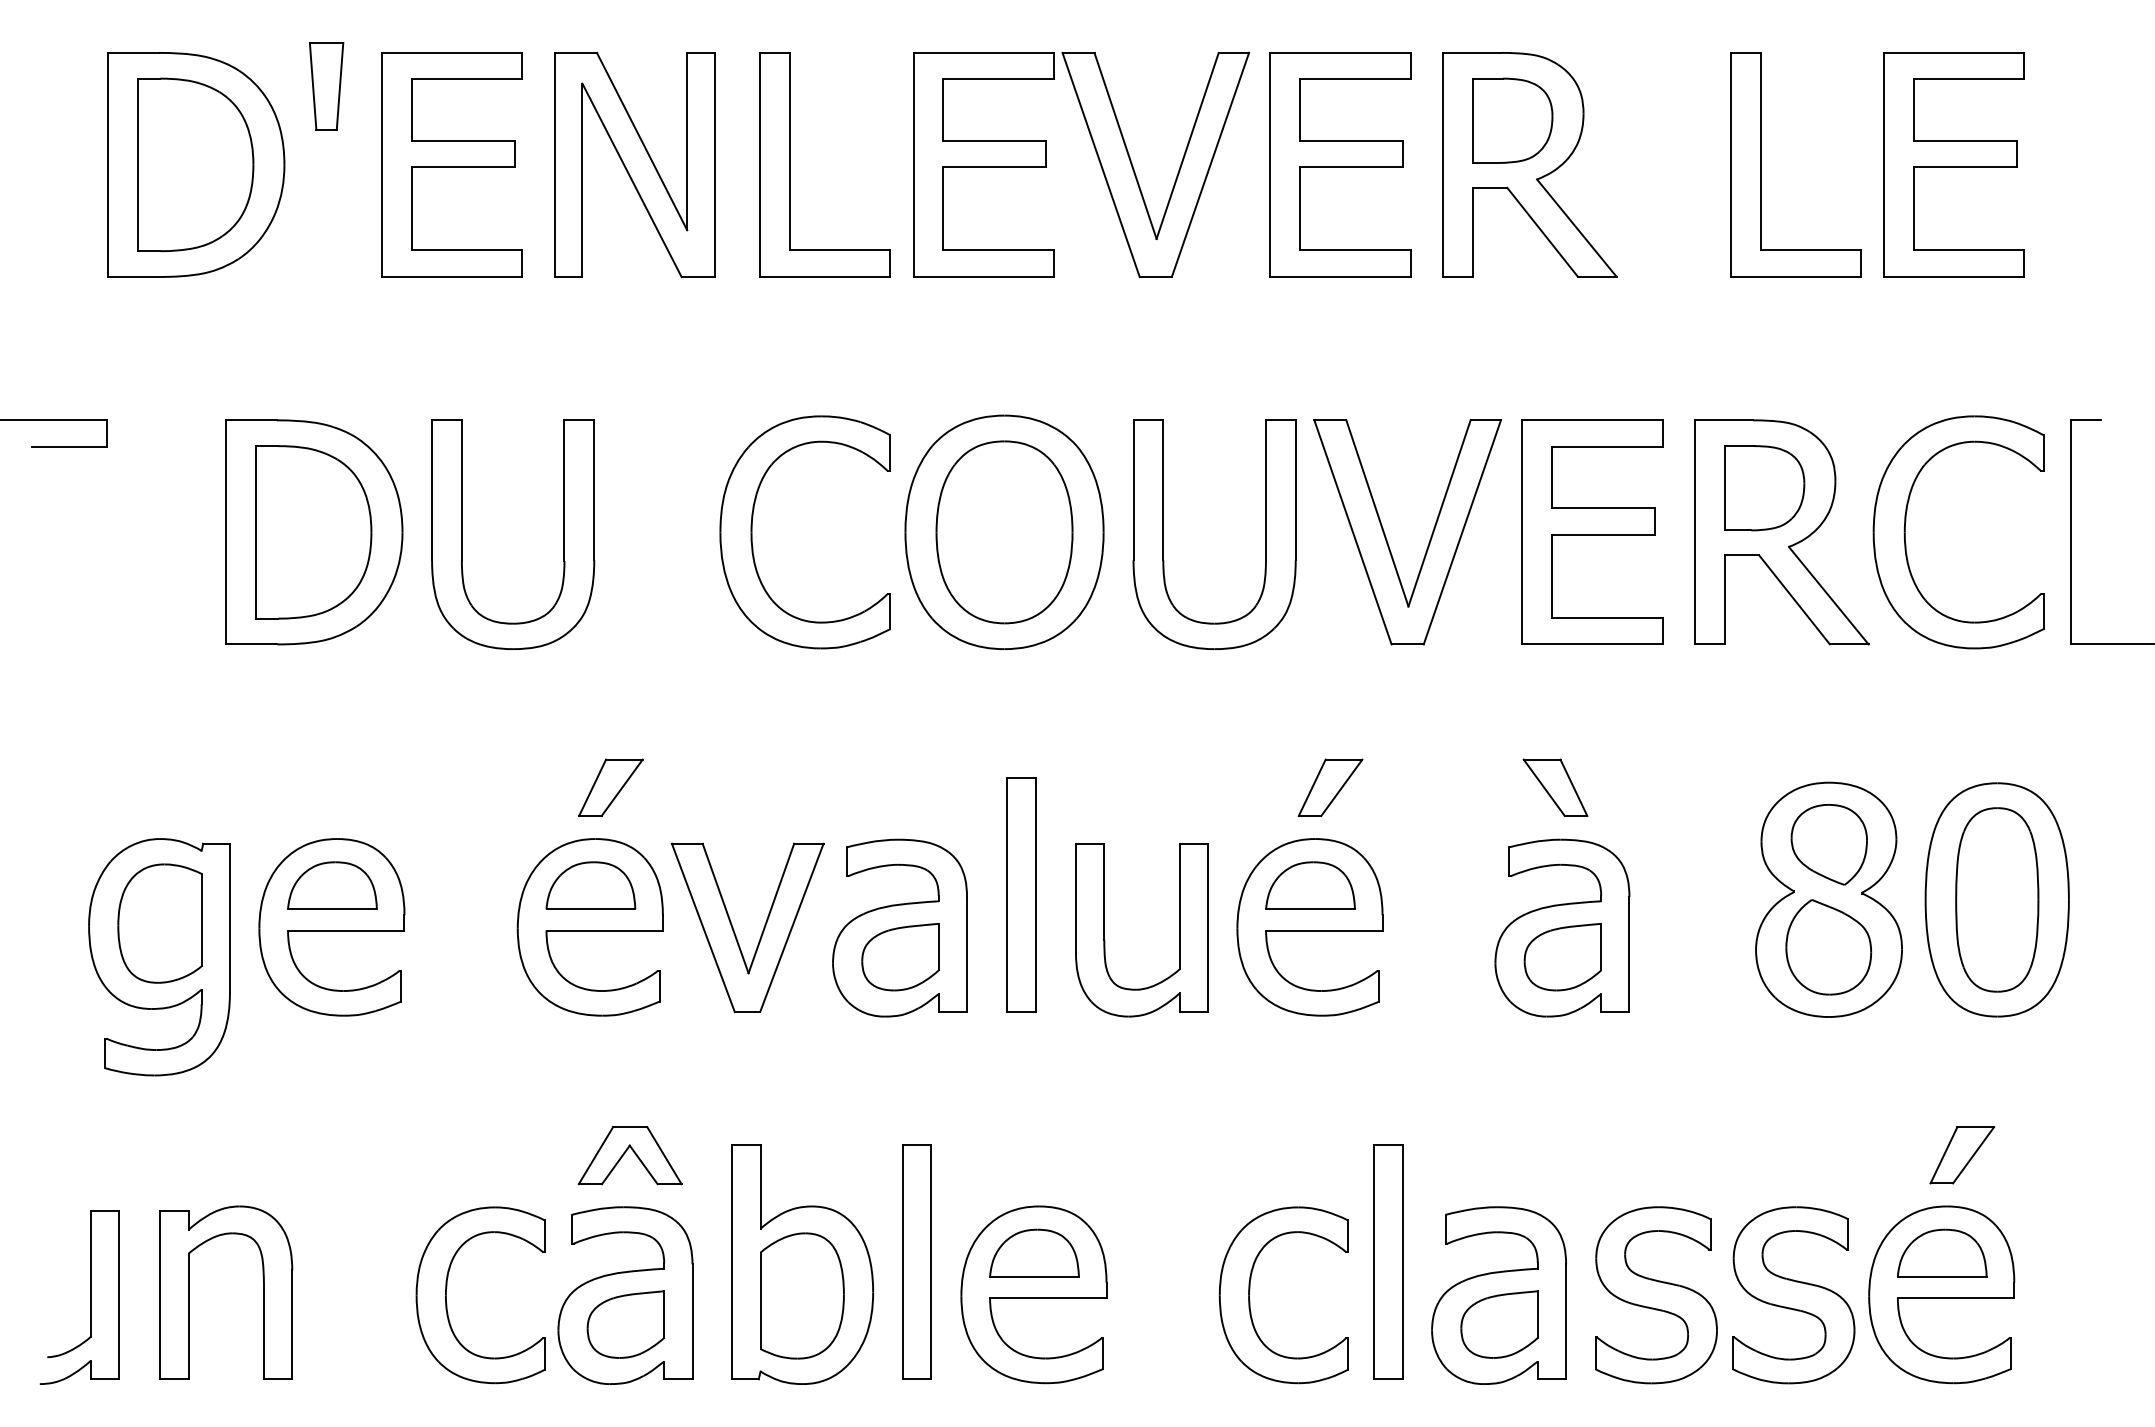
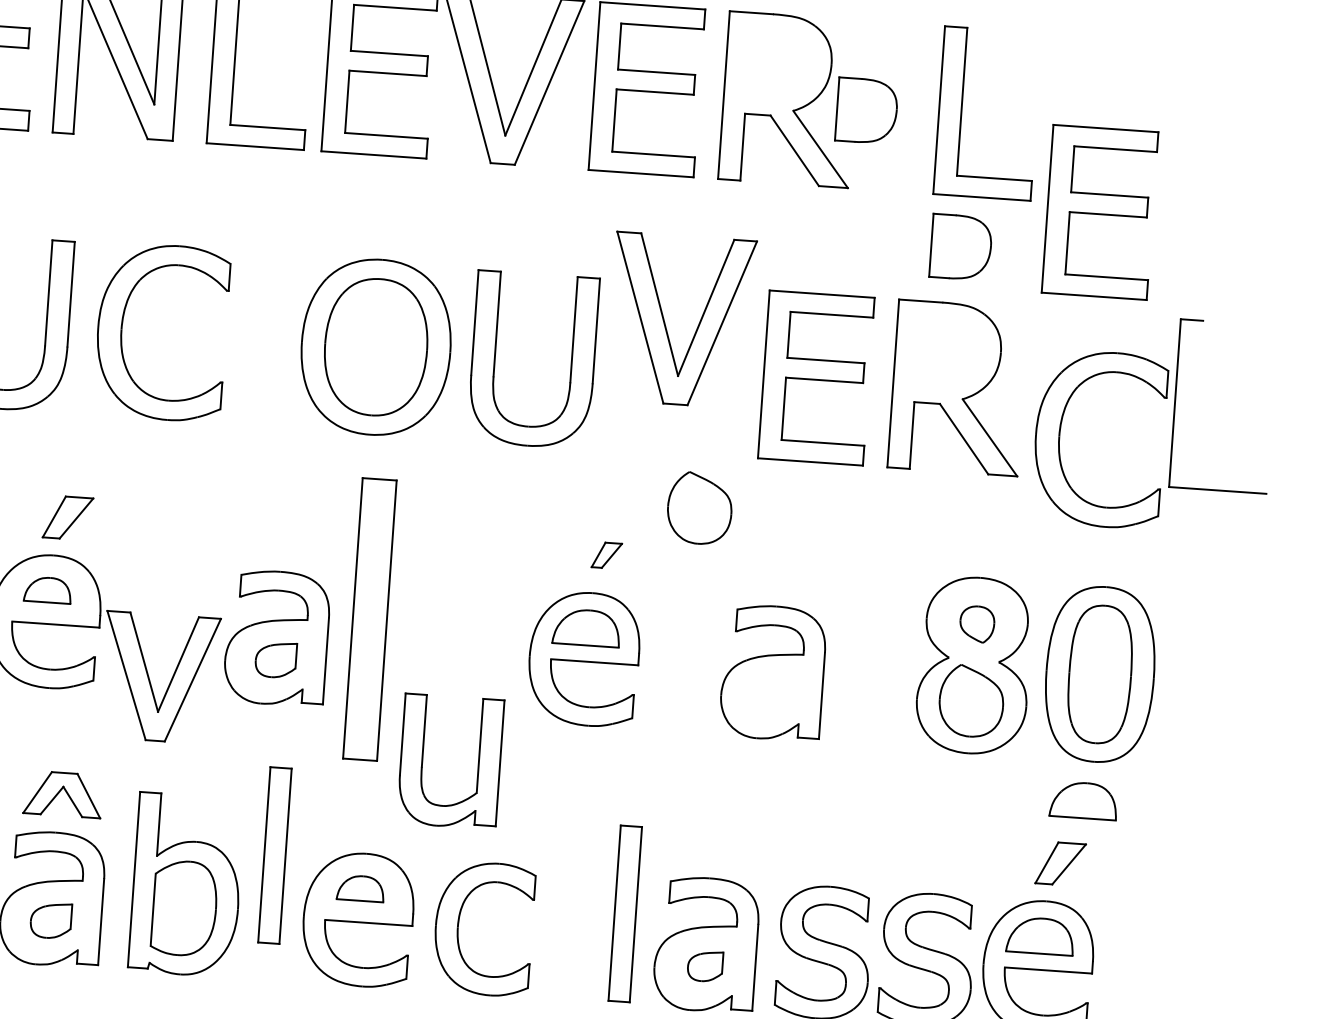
part: (1512, 120) -> (866, 110), moved
part: (1953, 164) -> (1099, 212), moved
part: (1764, 488) -> (960, 247), moved
part: (752, 532) -> (122, 329), moved
part: (1905, 532) -> (1059, 436), moved
part: (1387, 539) -> (665, 324), moved
part: (1449, 716) -> (699, 508), added
part: (1330, 787) -> (606, 555), size x0.6
part: (1555, 787) -> (775, 567), removed
part: (1828, 844) -> (976, 624), size x0.6
part: (590, 885) -> (47, 590), size x0.7
part: (1021, 894) -> (369, 619), size x1.6
part: (1104, 930) -> (422, 759), moved
part: (735, 932) -> (150, 680), moved
part: (900, 957) -> (275, 660), size x0.7
part: (1562, 957) -> (771, 694), removed
part: (1987, 1068) -> (1084, 800), added
part: (1034, 1252) -> (360, 888), size x0.7
part: (916, 1261) -> (274, 854), moved
part: (1250, 1290) -> (459, 923), moved
part: (625, 1324) -> (50, 920), size x0.7
part: (1499, 1324) -> (705, 966), size x0.6

